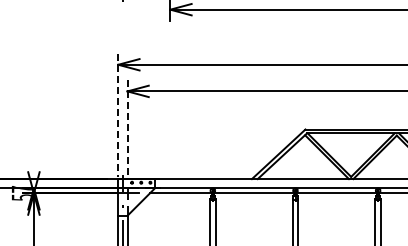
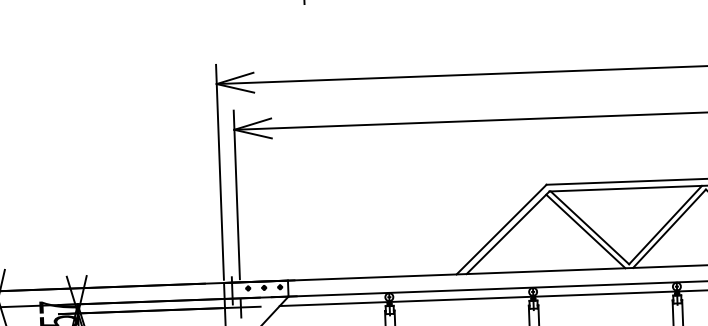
line: (118, 115) -> (220, 172), dashed -> solid
line: (127, 129) -> (236, 196), dashed -> solid

